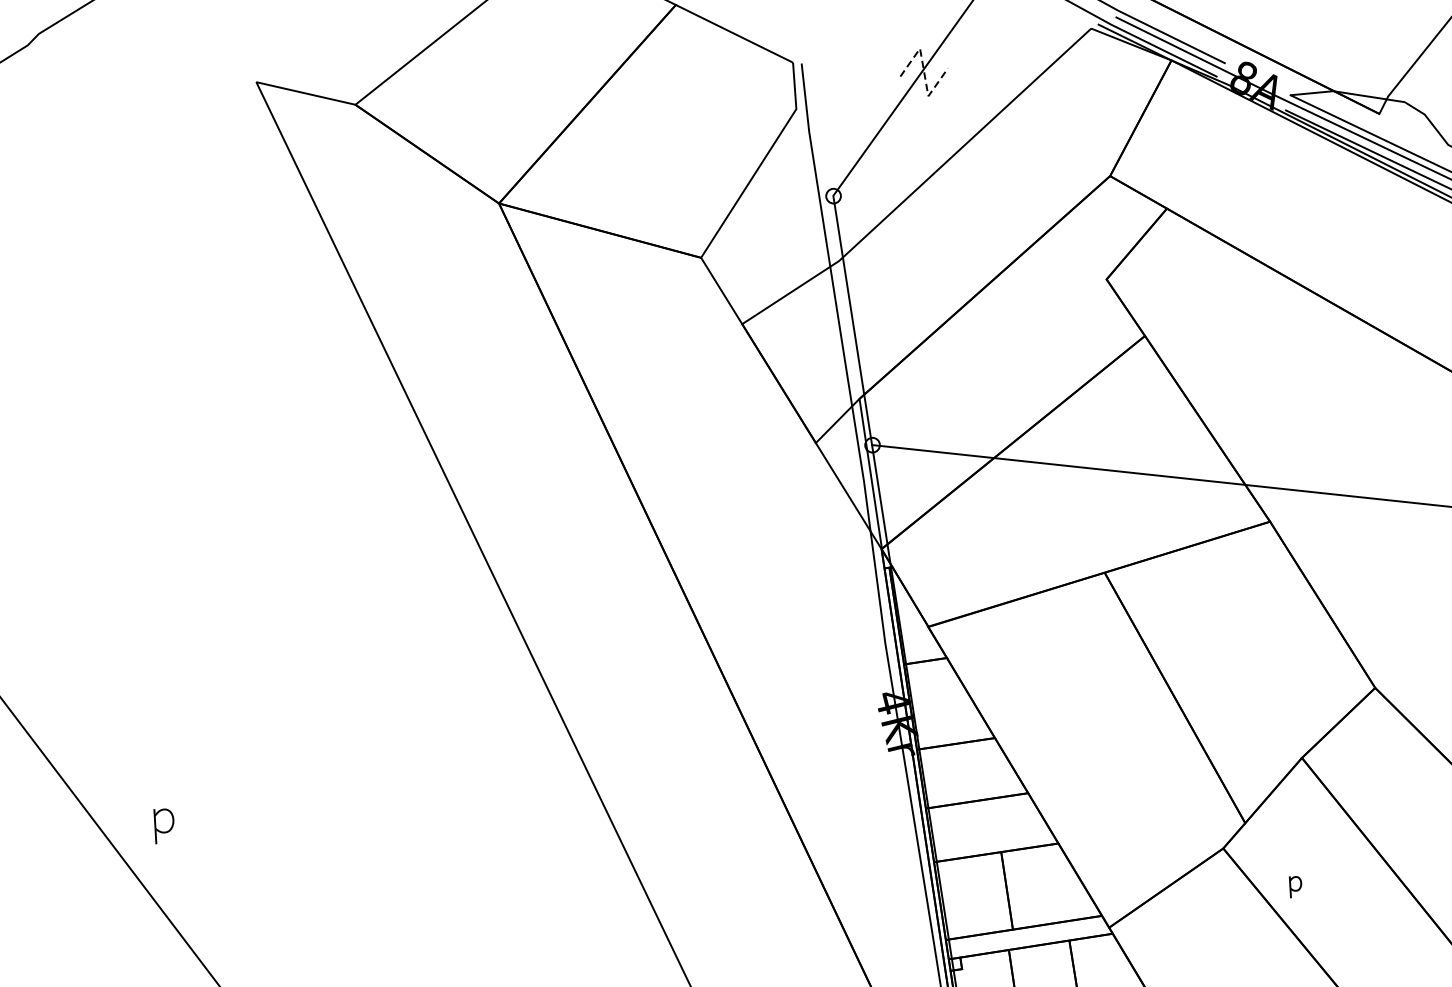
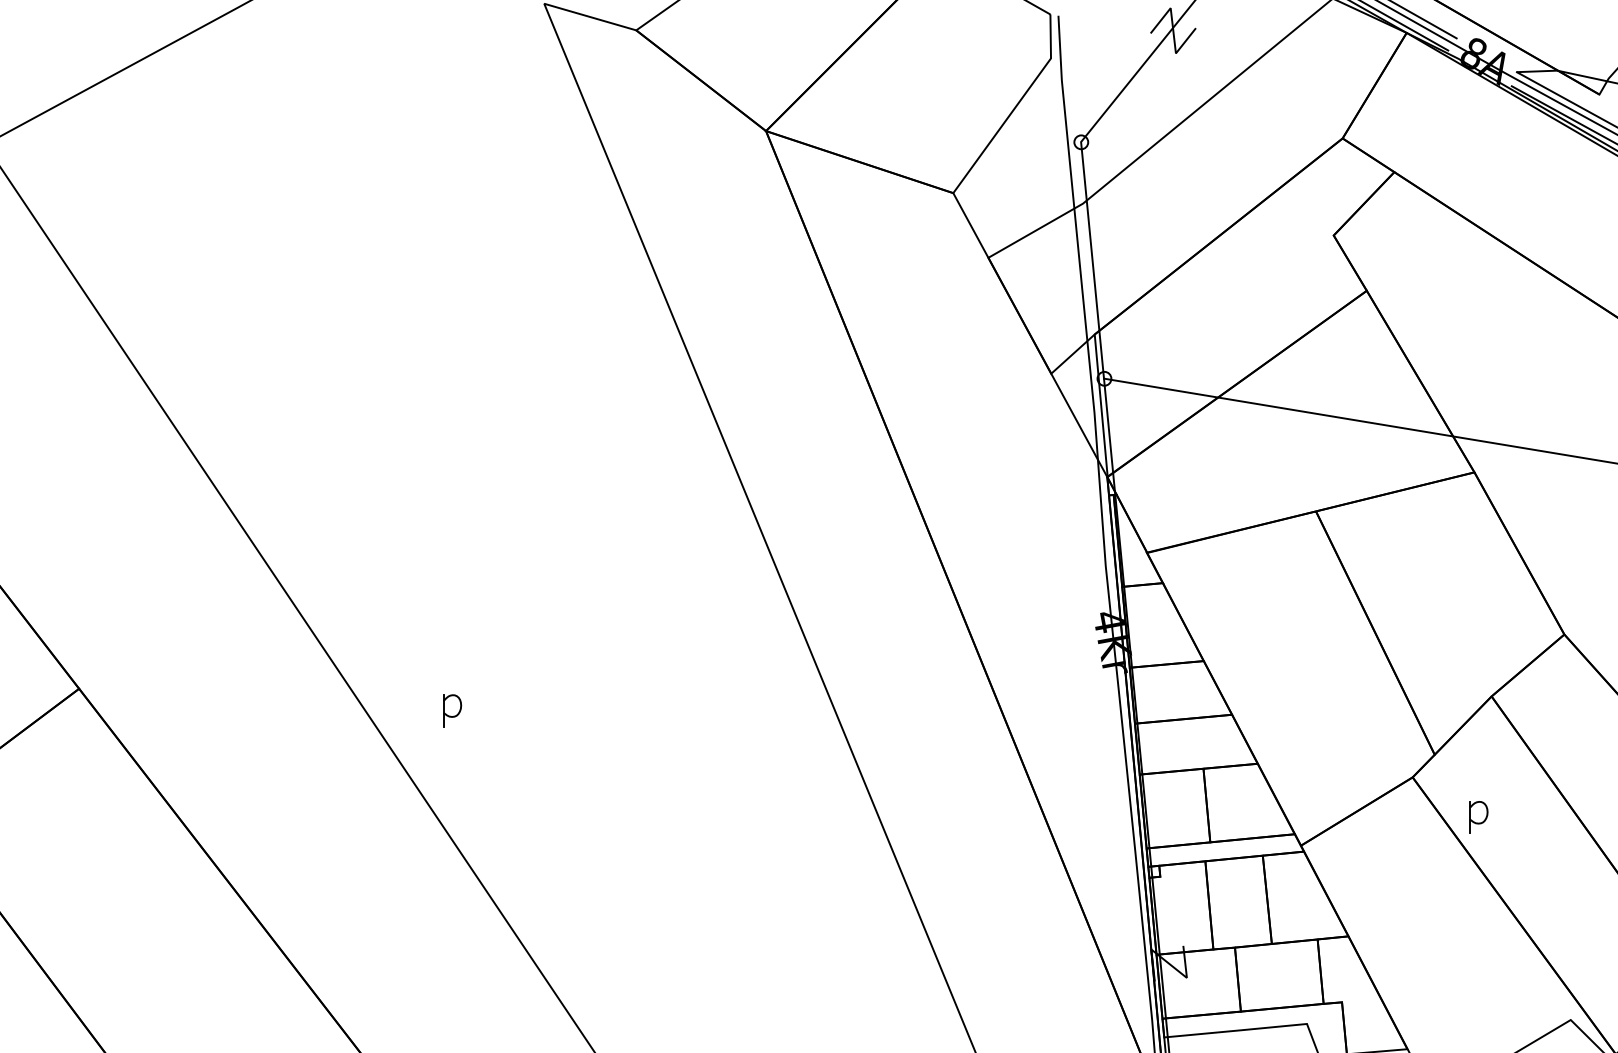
line: (924, 72) -> (1173, 30), dashed -> solid
part: (164, 825) -> (452, 710), moved
part: (1295, 886) -> (1478, 817), size x1.67

